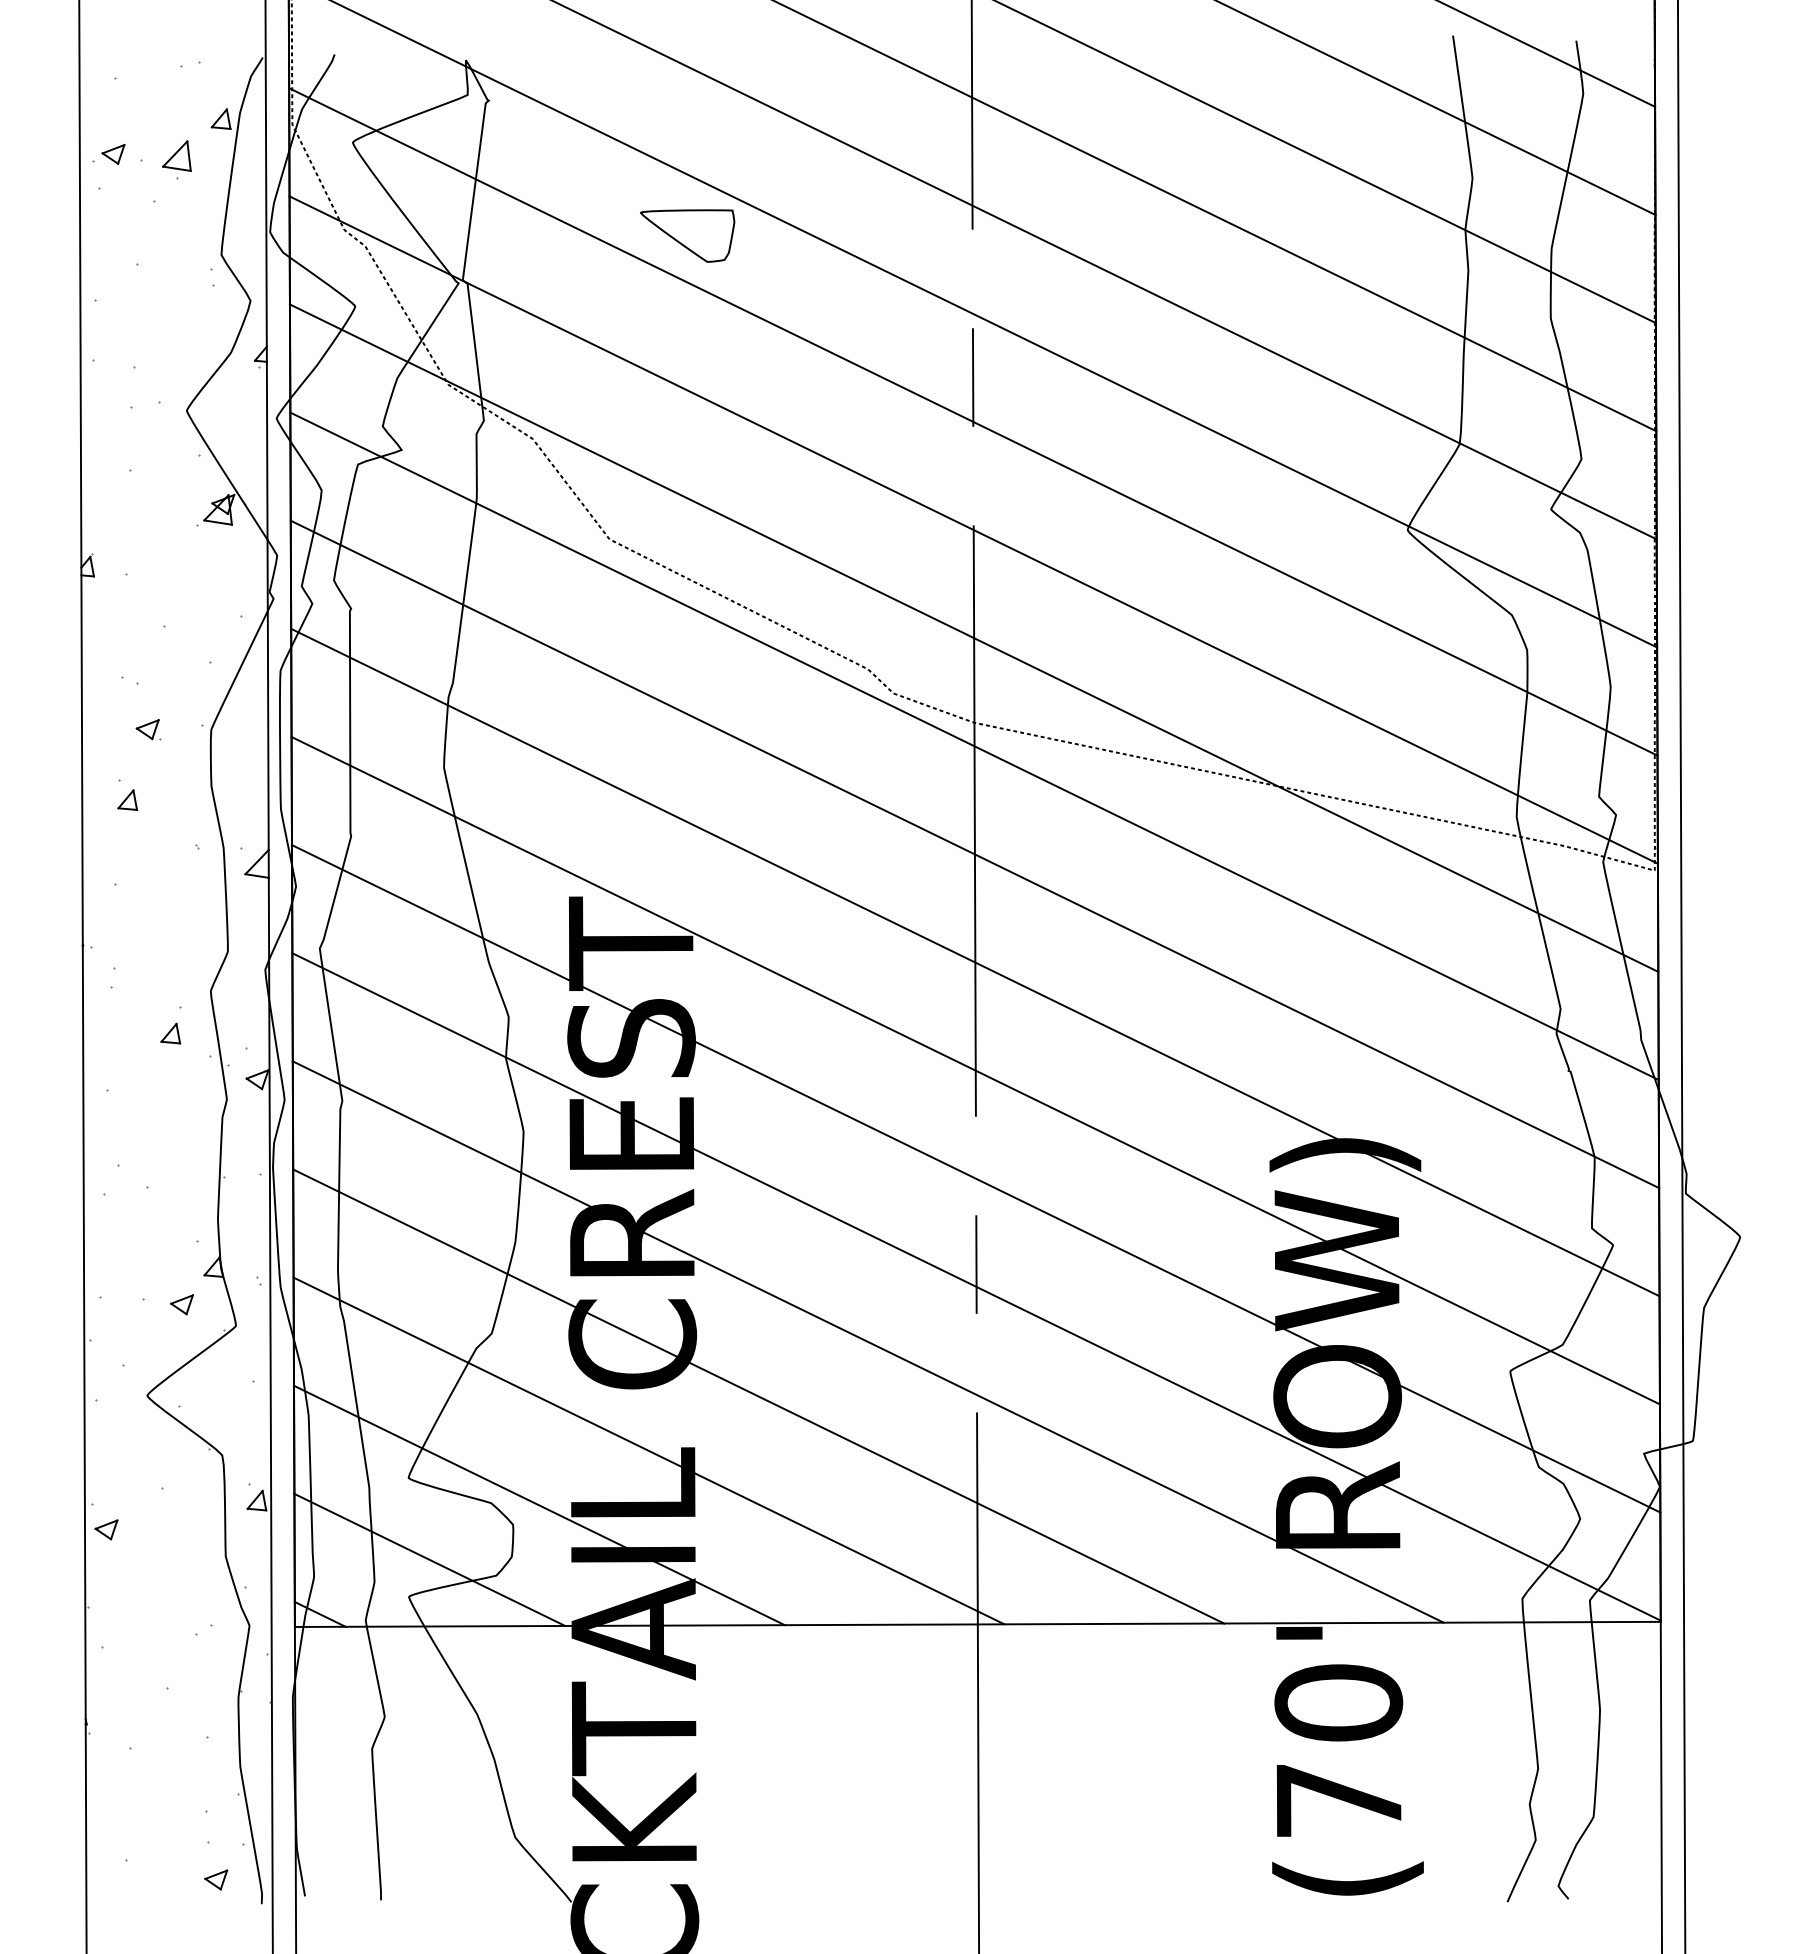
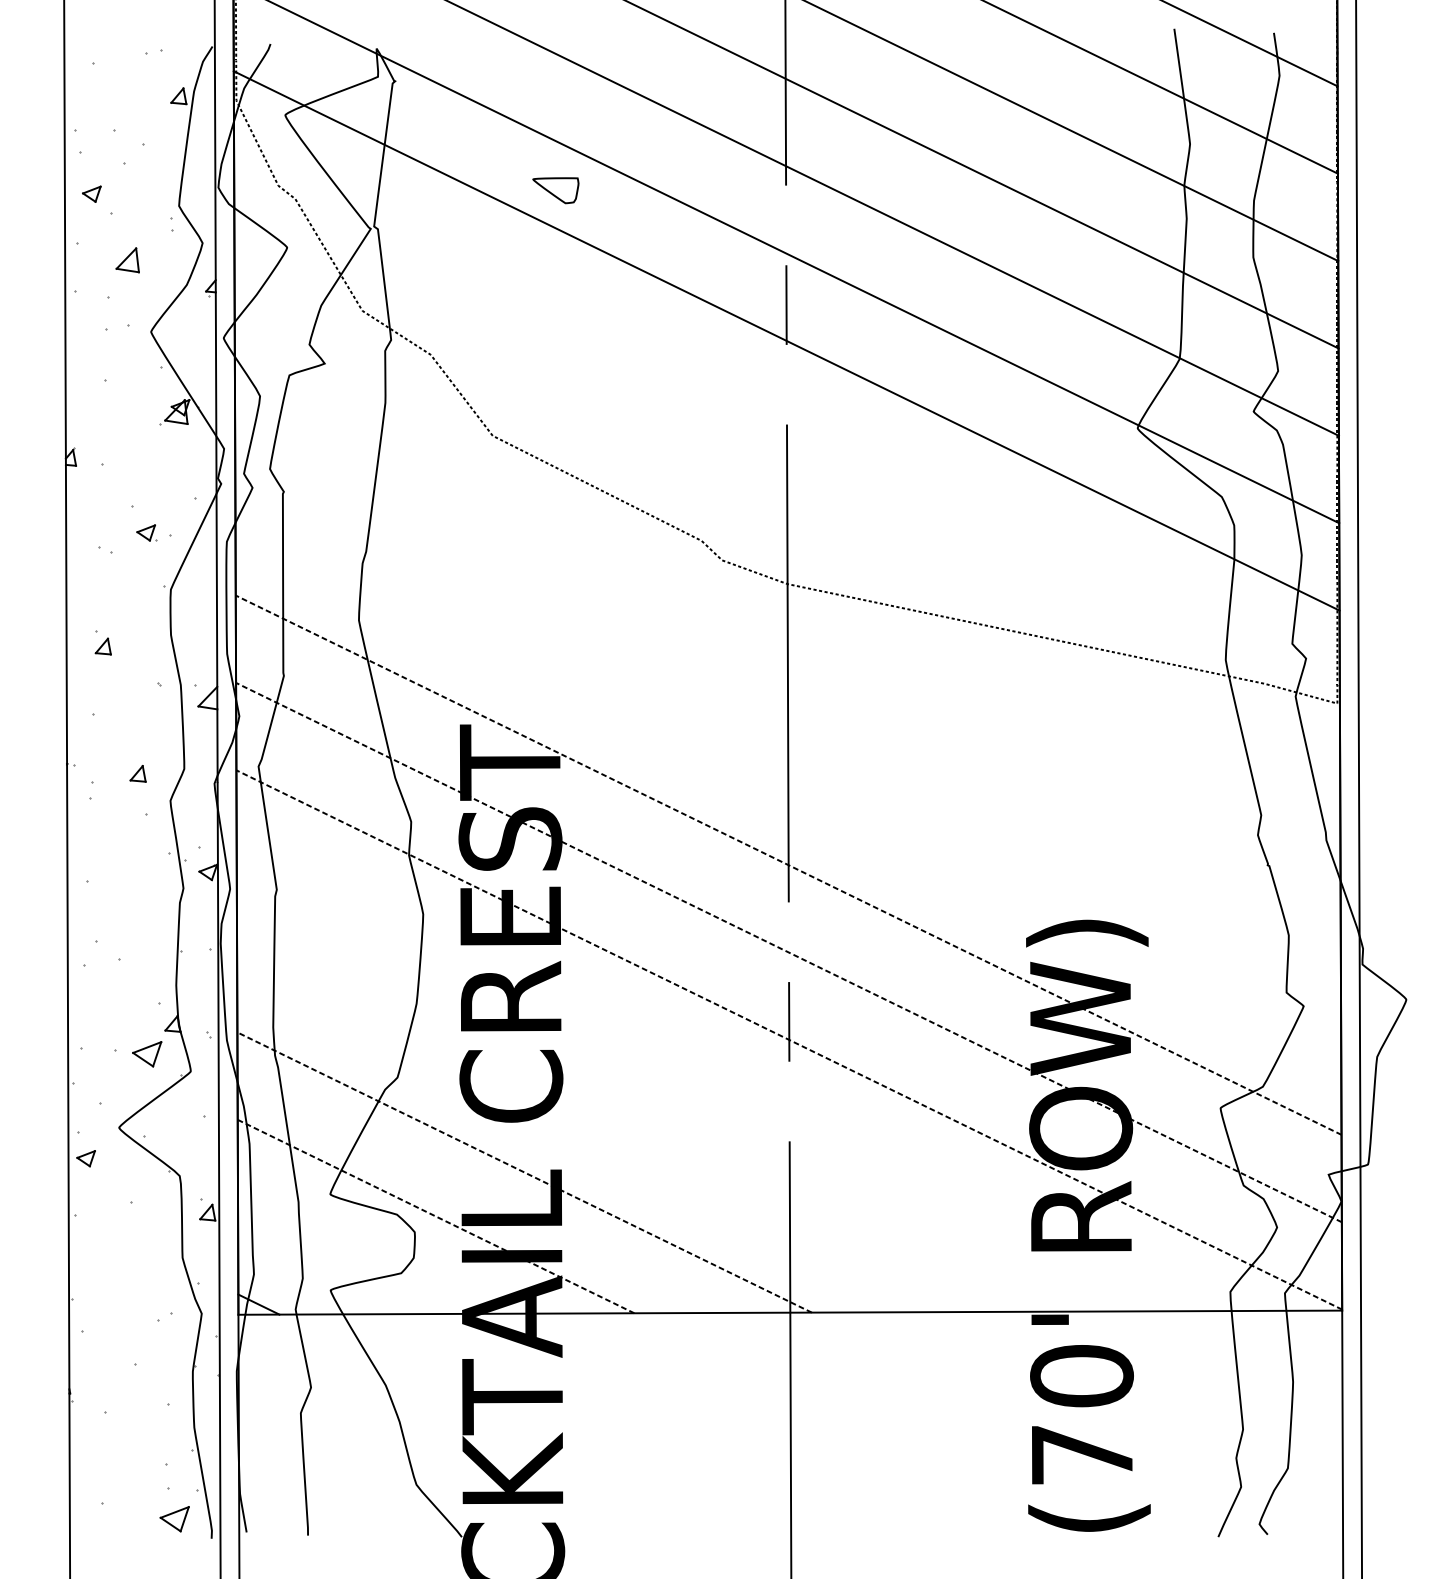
part: (113, 154) -> (91, 194), moved
part: (176, 155) -> (127, 259), moved
part: (687, 235) -> (555, 190), size x0.6
line: (973, 529) -> (786, 427), removed
line: (973, 637) -> (786, 515), removed
part: (148, 729) -> (146, 532), moved
line: (974, 746) -> (787, 603), removed
line: (974, 854) -> (787, 690), removed
line: (975, 962) -> (788, 777), removed
part: (170, 1033) -> (137, 773), moved
line: (975, 1070) -> (788, 865), solid -> dashed
line: (975, 1178) -> (788, 952), solid -> dashed
line: (976, 1286) -> (789, 1039), solid -> dashed
part: (181, 1304) -> (146, 1054), size x1.6
line: (867, 1341) -> (701, 1084), removed
line: (758, 1396) -> (613, 1128), removed
line: (648, 1450) -> (524, 1172), solid -> dashed
line: (538, 1505) -> (435, 1216), solid -> dashed
part: (106, 1529) -> (86, 1158), moved
line: (429, 1559) -> (347, 1260), removed
part: (216, 1879) -> (175, 1518), size x1.6

